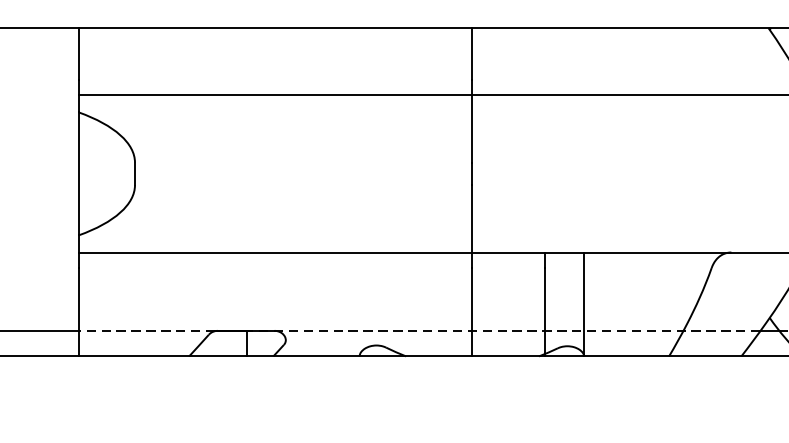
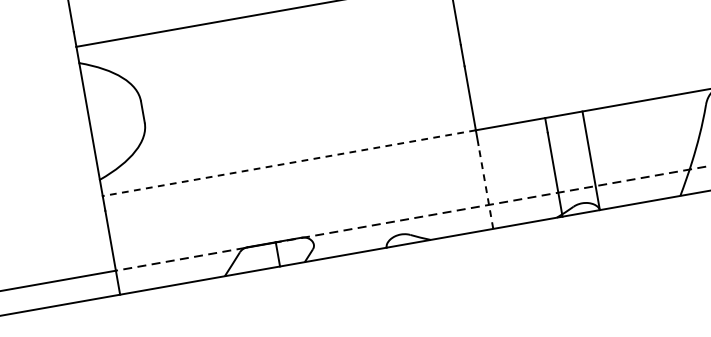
line: (275, 252) -> (289, 163), solid -> dashed
line: (471, 311) -> (485, 186), solid -> dashed

